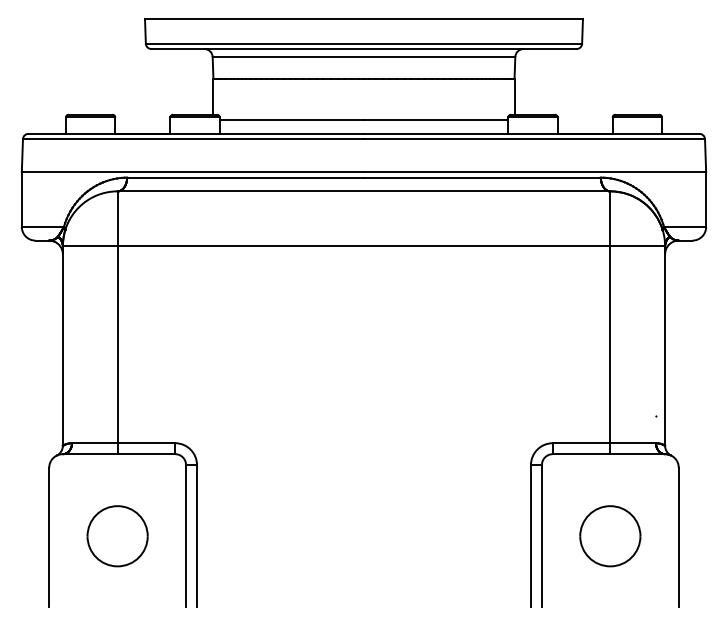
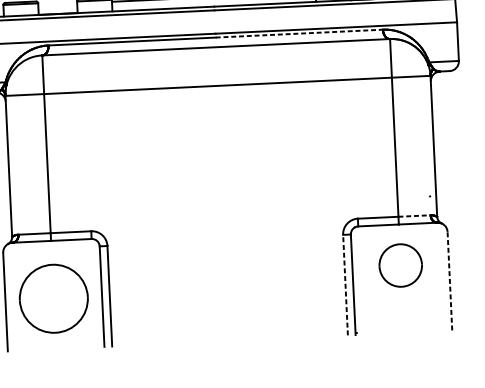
line: (482, 177) -> (299, 33), solid -> dashed
line: (633, 443) -> (414, 216), solid -> dashed
line: (530, 535) -> (345, 284), solid -> dashed
part: (117, 536) -> (53, 299), size x1.6
part: (610, 536) -> (400, 265), moved
line: (678, 537) -> (449, 281), solid -> dashed

